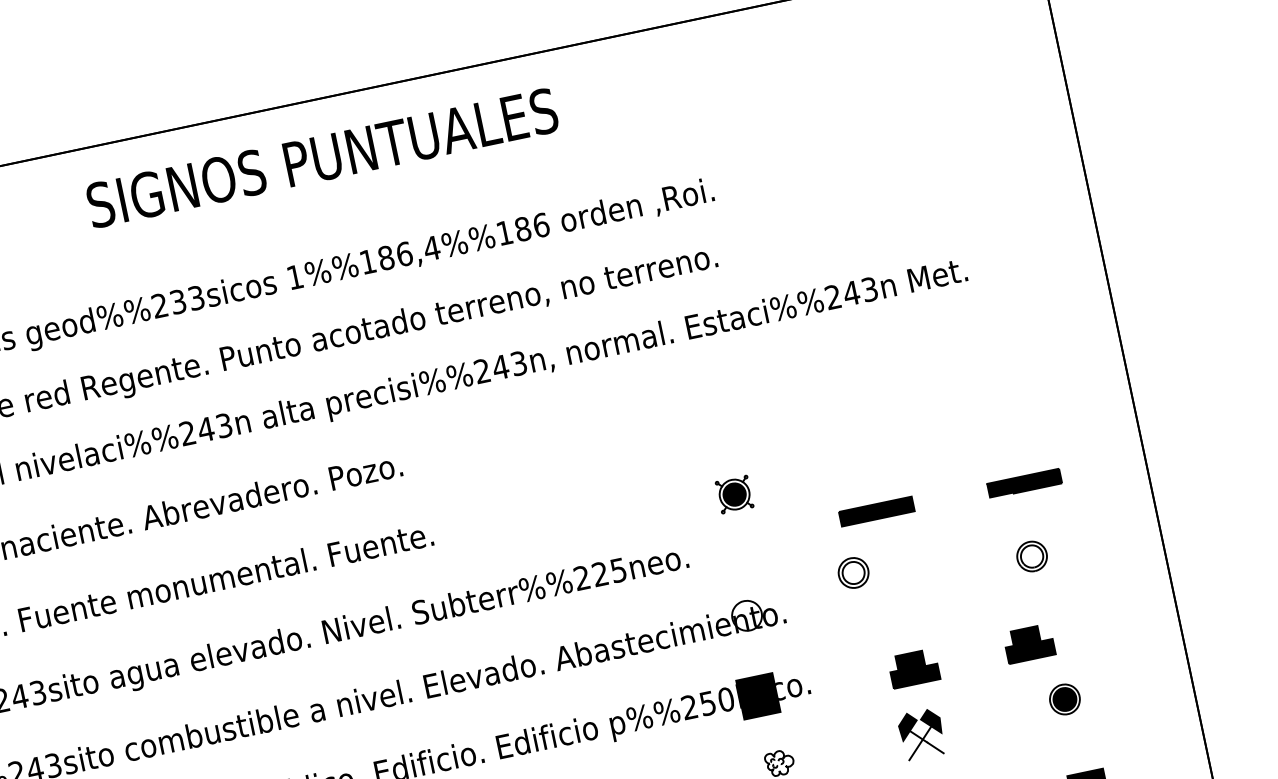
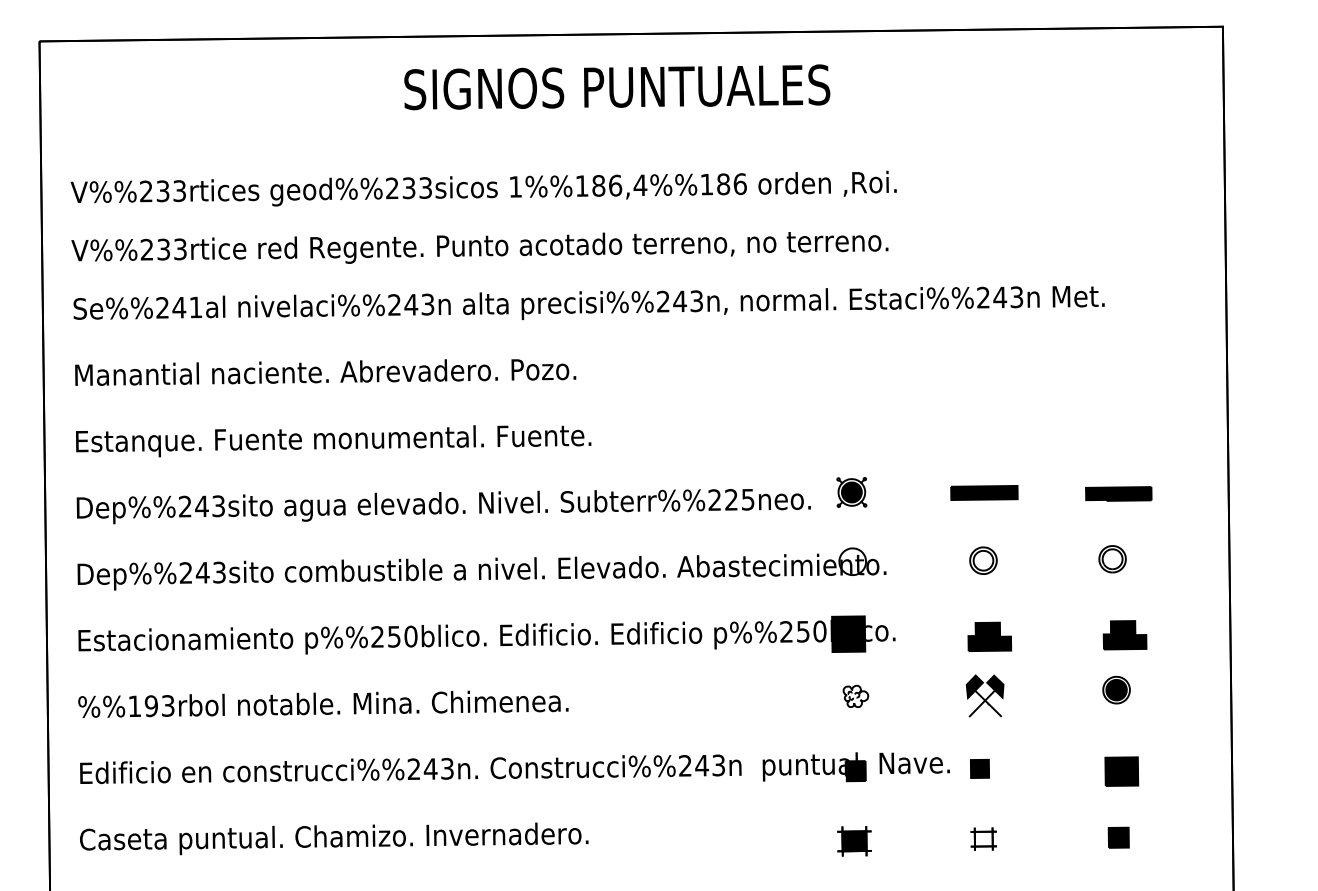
text: (322, 158) -> (617, 87), moved
part: (734, 494) -> (851, 492), moved
part: (853, 572) -> (983, 560), moved
part: (1028, 644) -> (1124, 635), moved

